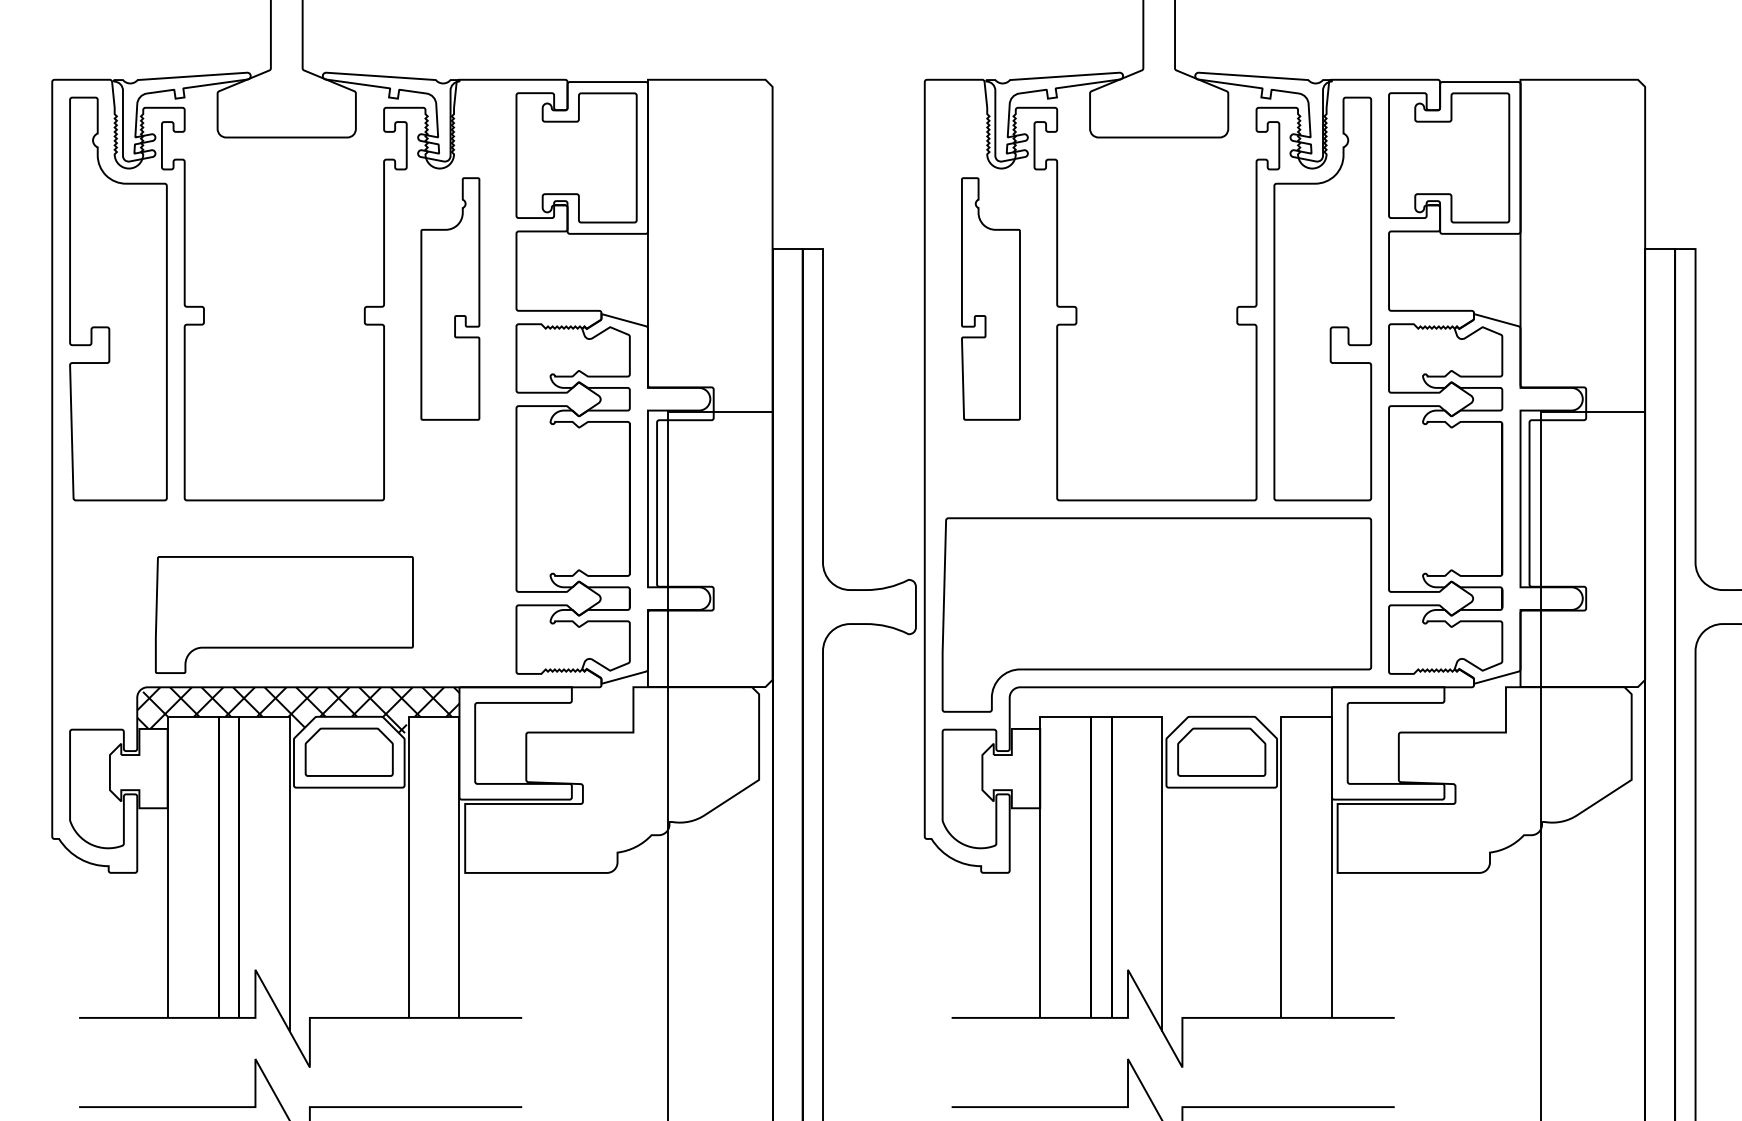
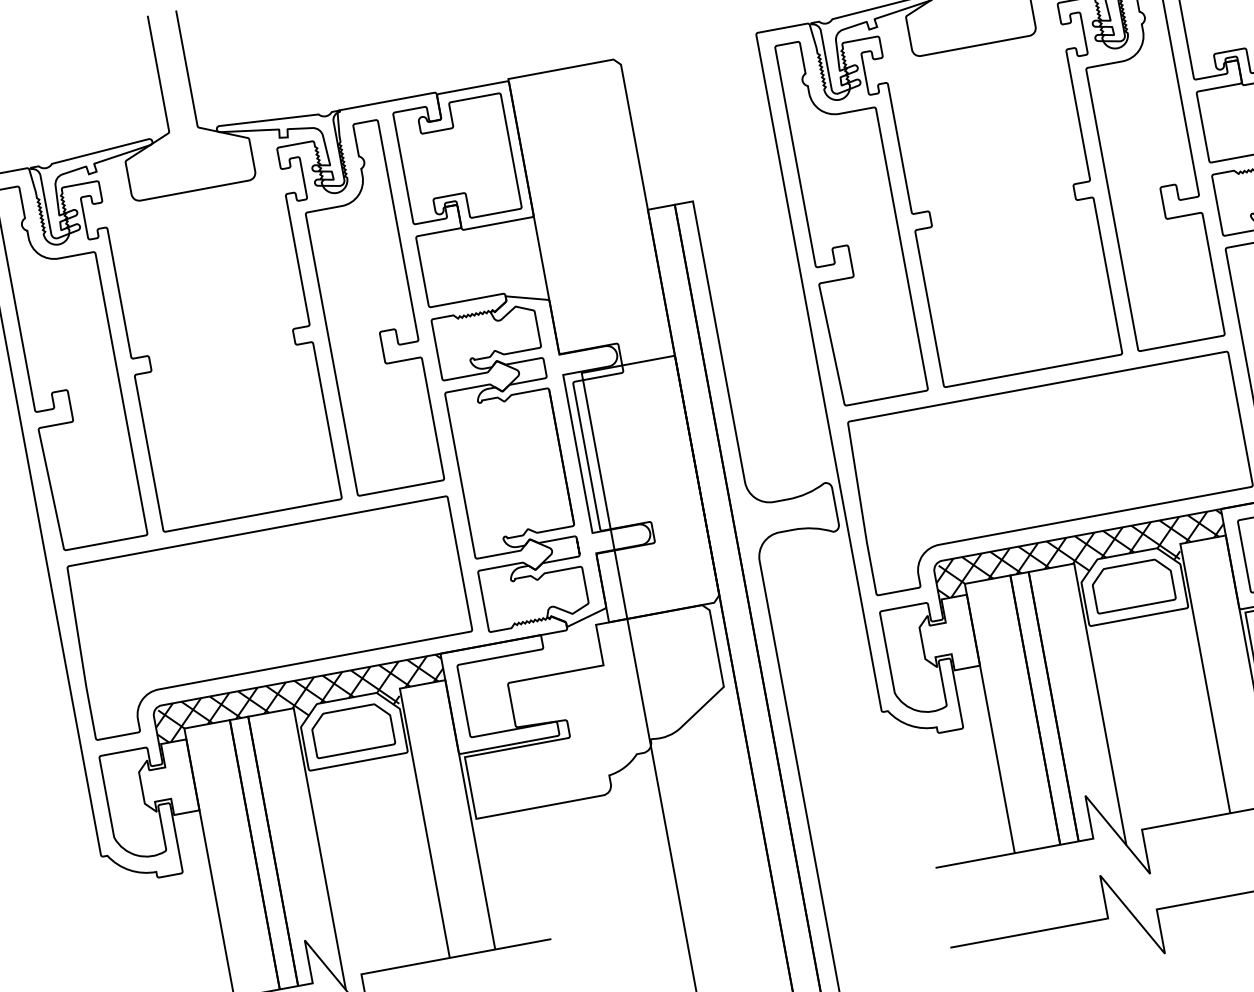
part: (450, 298) -> (367, 307), size x1.67
part: (990, 298) -> (851, 217), size x1.67
part: (284, 614) -> (271, 617), size x1.67
hatch: (1170, 710) -> (1080, 556), added

